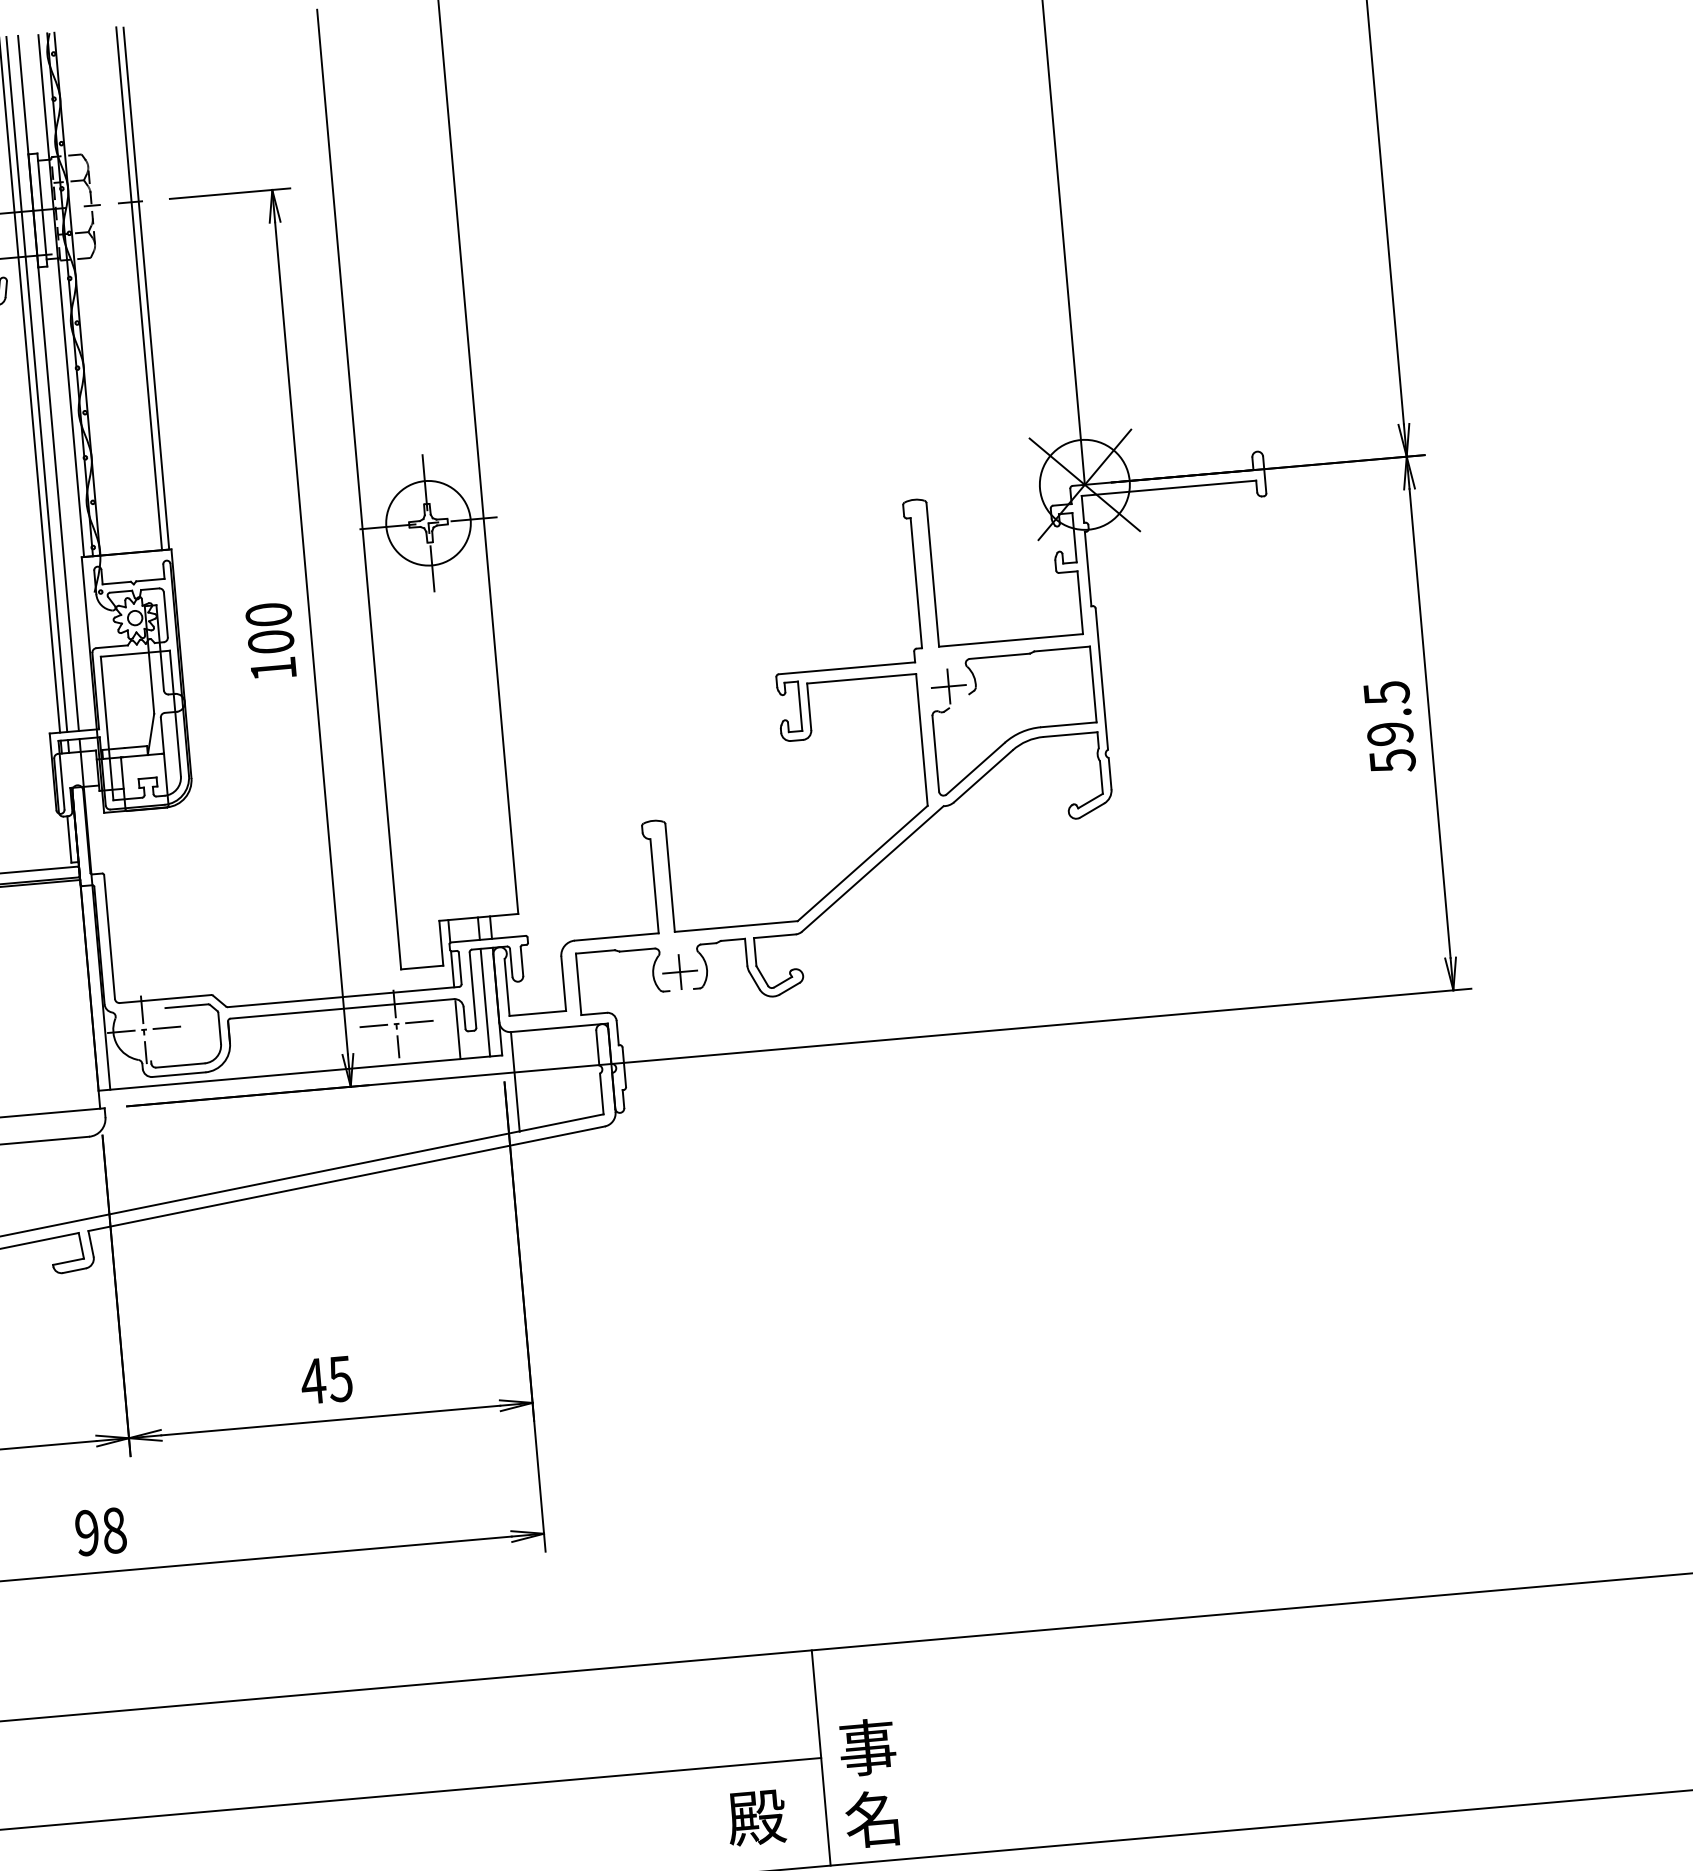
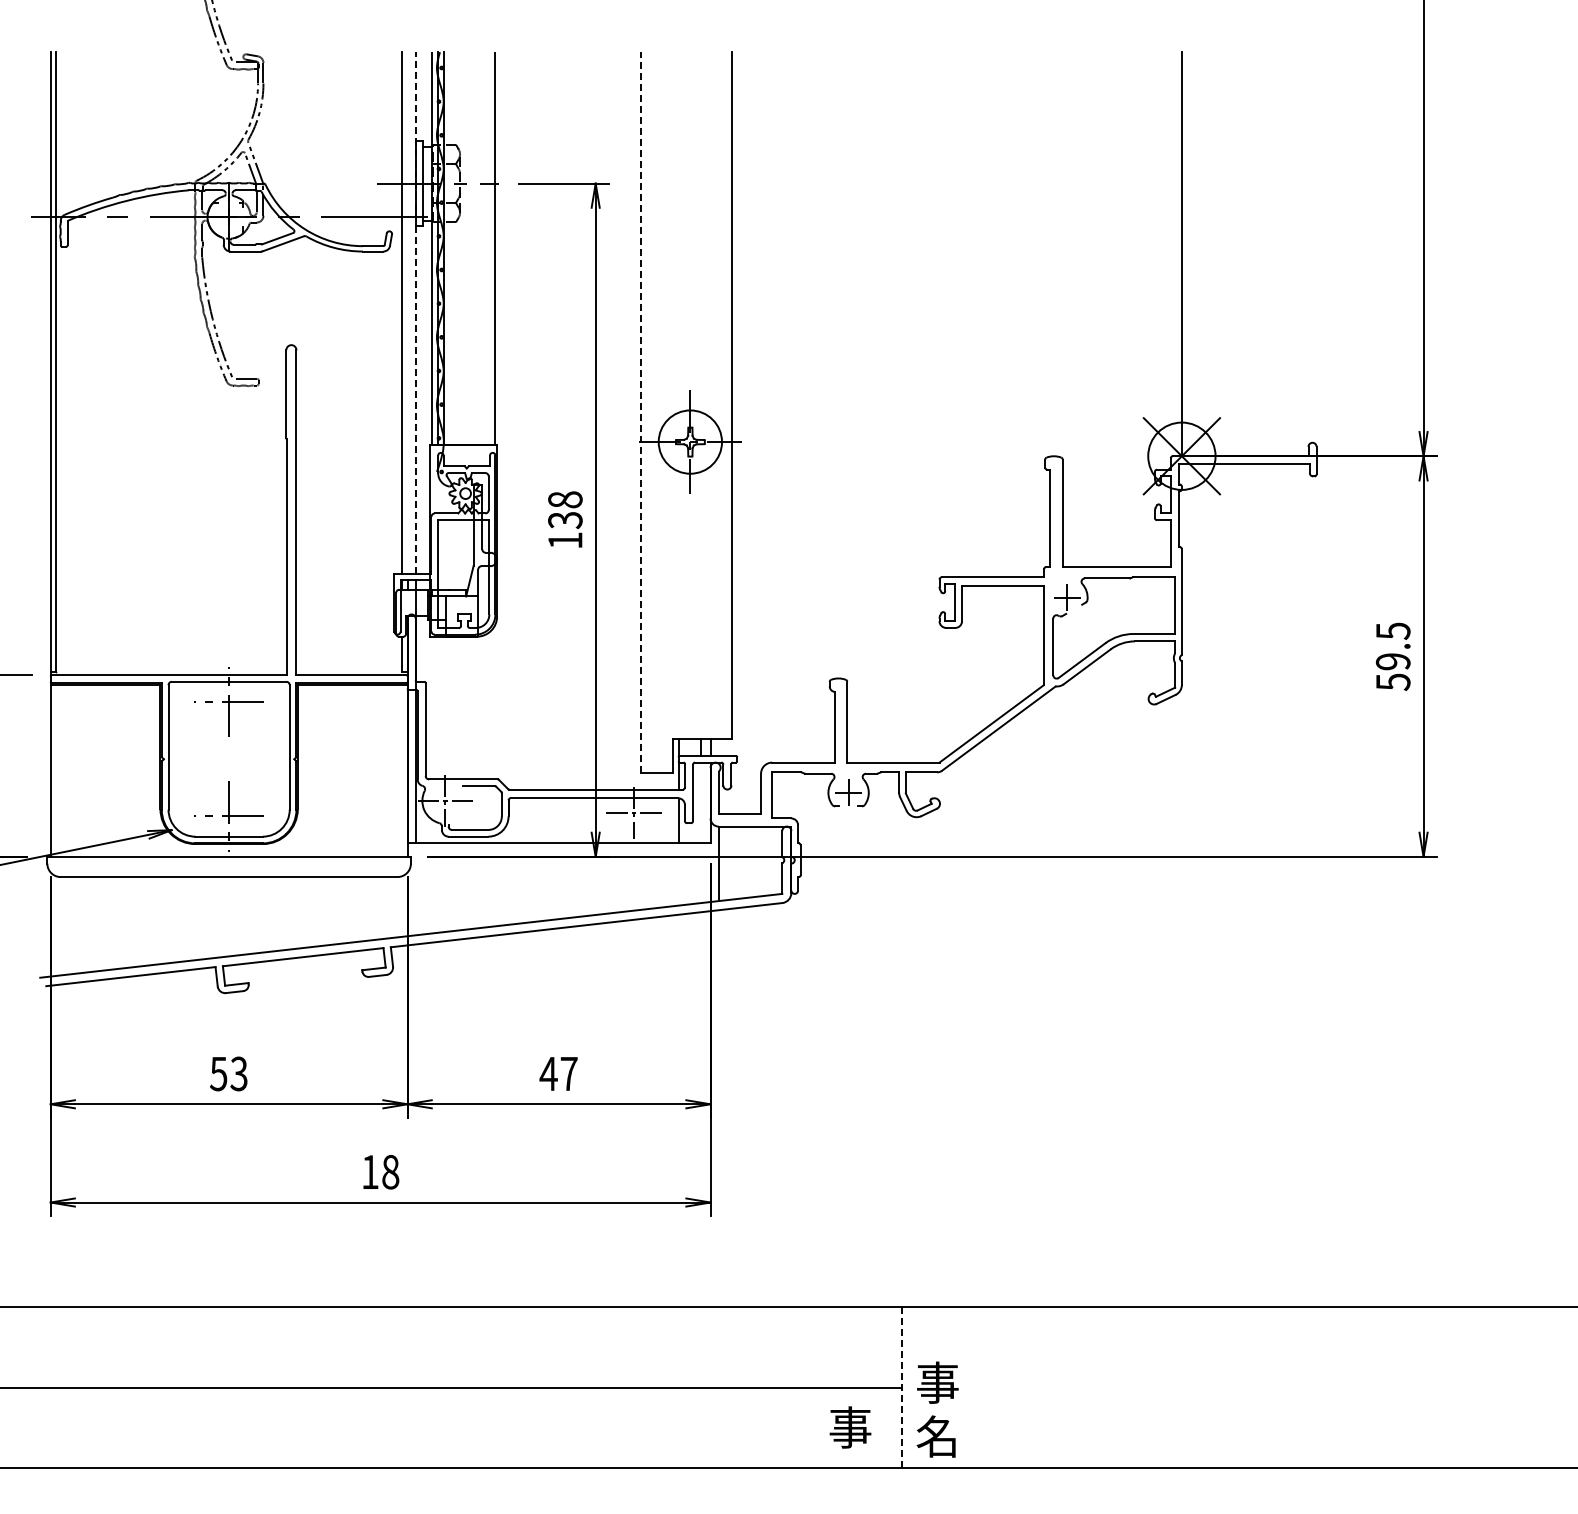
line: (139, 288) -> (490, 248), removed
line: (48, 383) -> (416, 313), solid -> dashed
line: (36, 384) -> (407, 313), removed
line: (358, 488) -> (640, 411), solid -> dashed
text: (270, 628) -> (565, 510), 100 -> 138
line: (485, 1002) -> (701, 802), removed
text: (339, 1379) -> (568, 1074), 45 -> 47
text: (86, 1532) -> (369, 1171), 98 -> 18
line: (821, 1757) -> (902, 1387), solid -> dashed
text: (756, 1817) -> (850, 1427), 殿 -> 事

